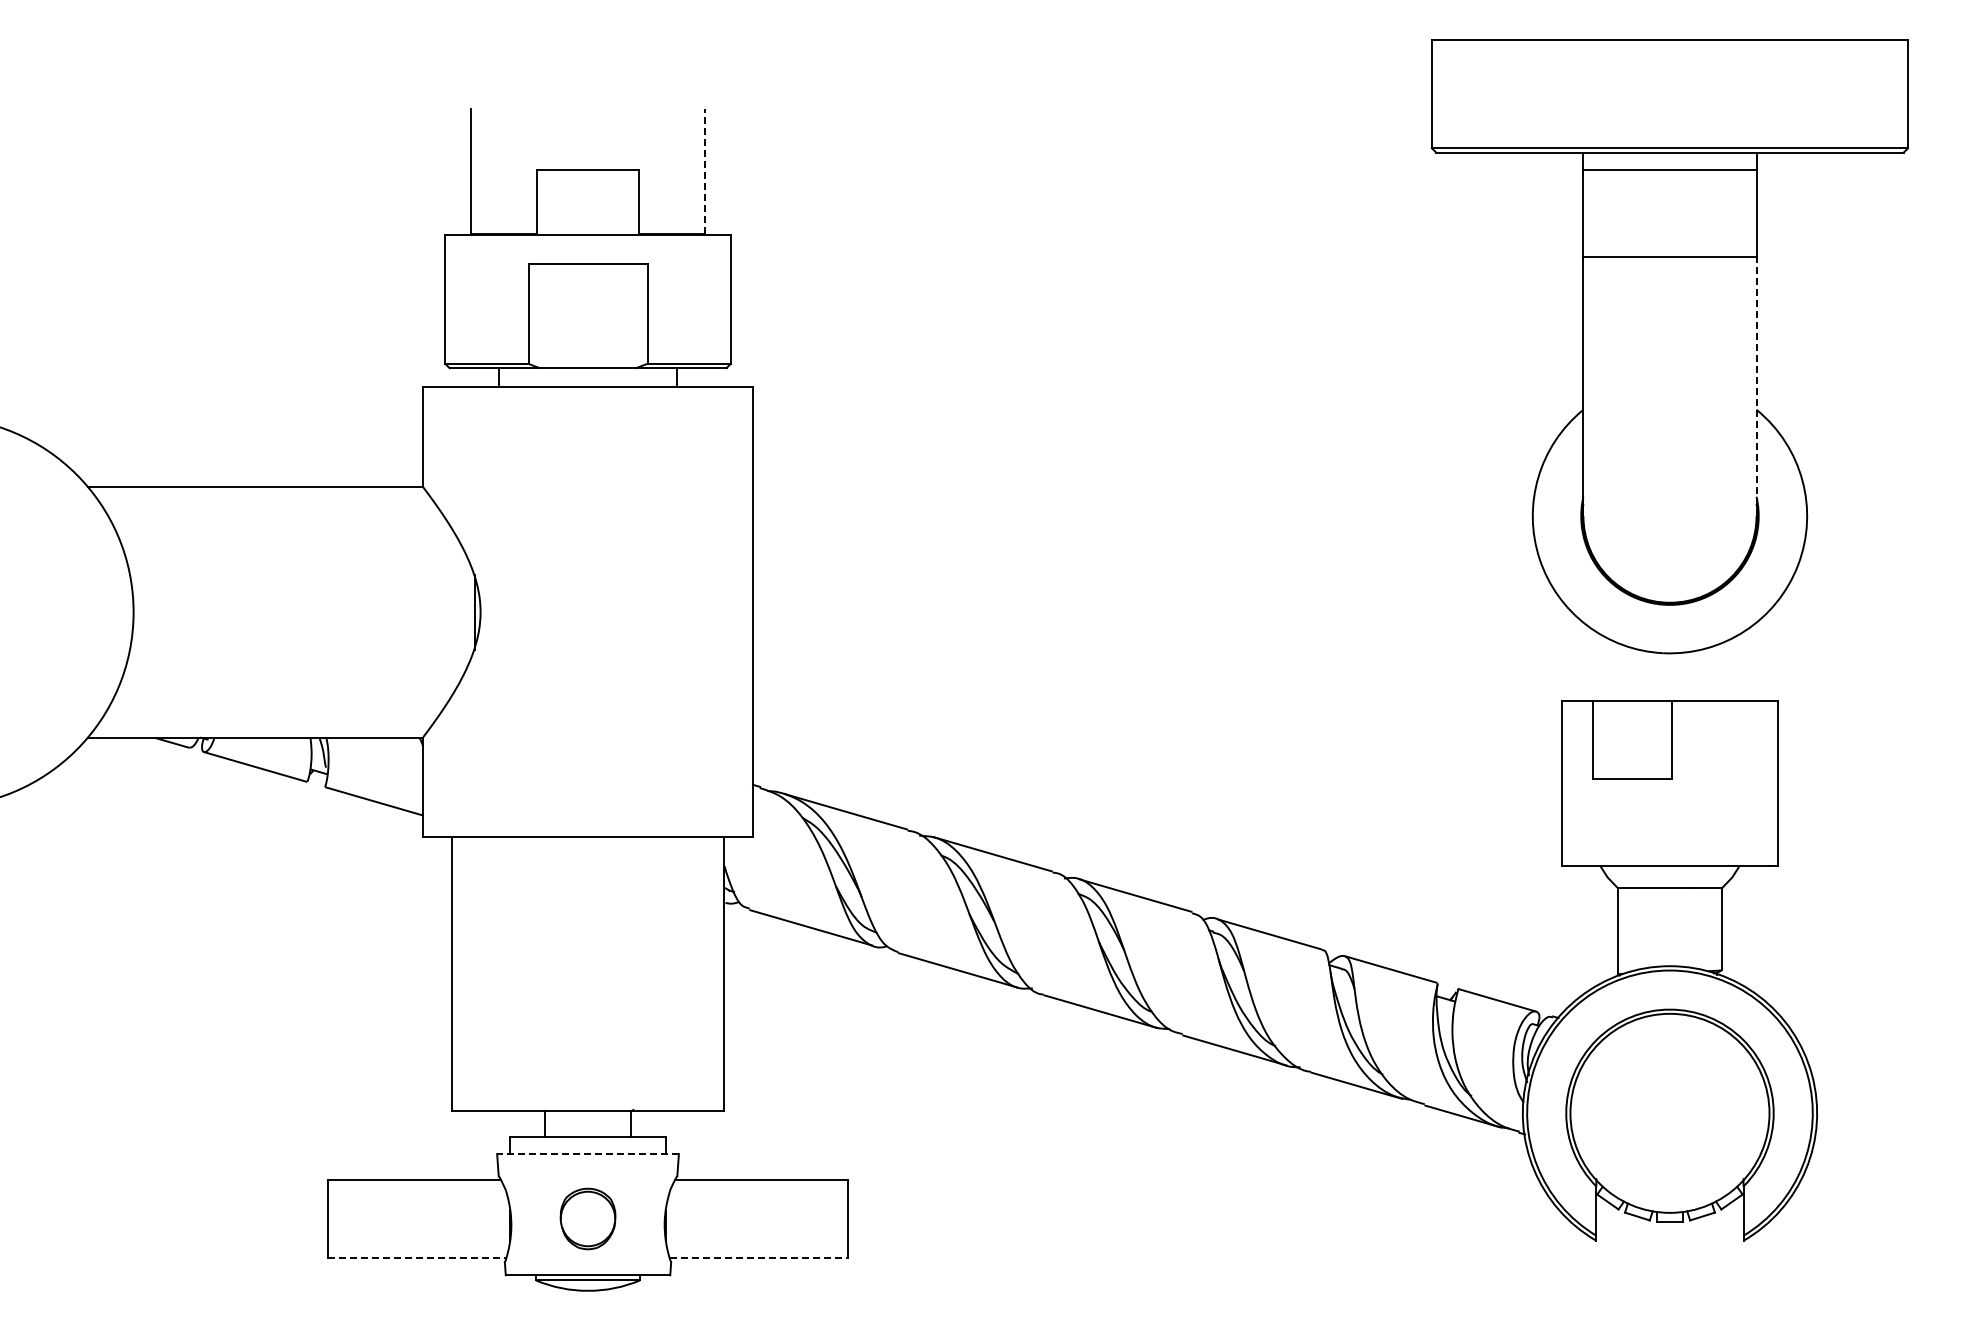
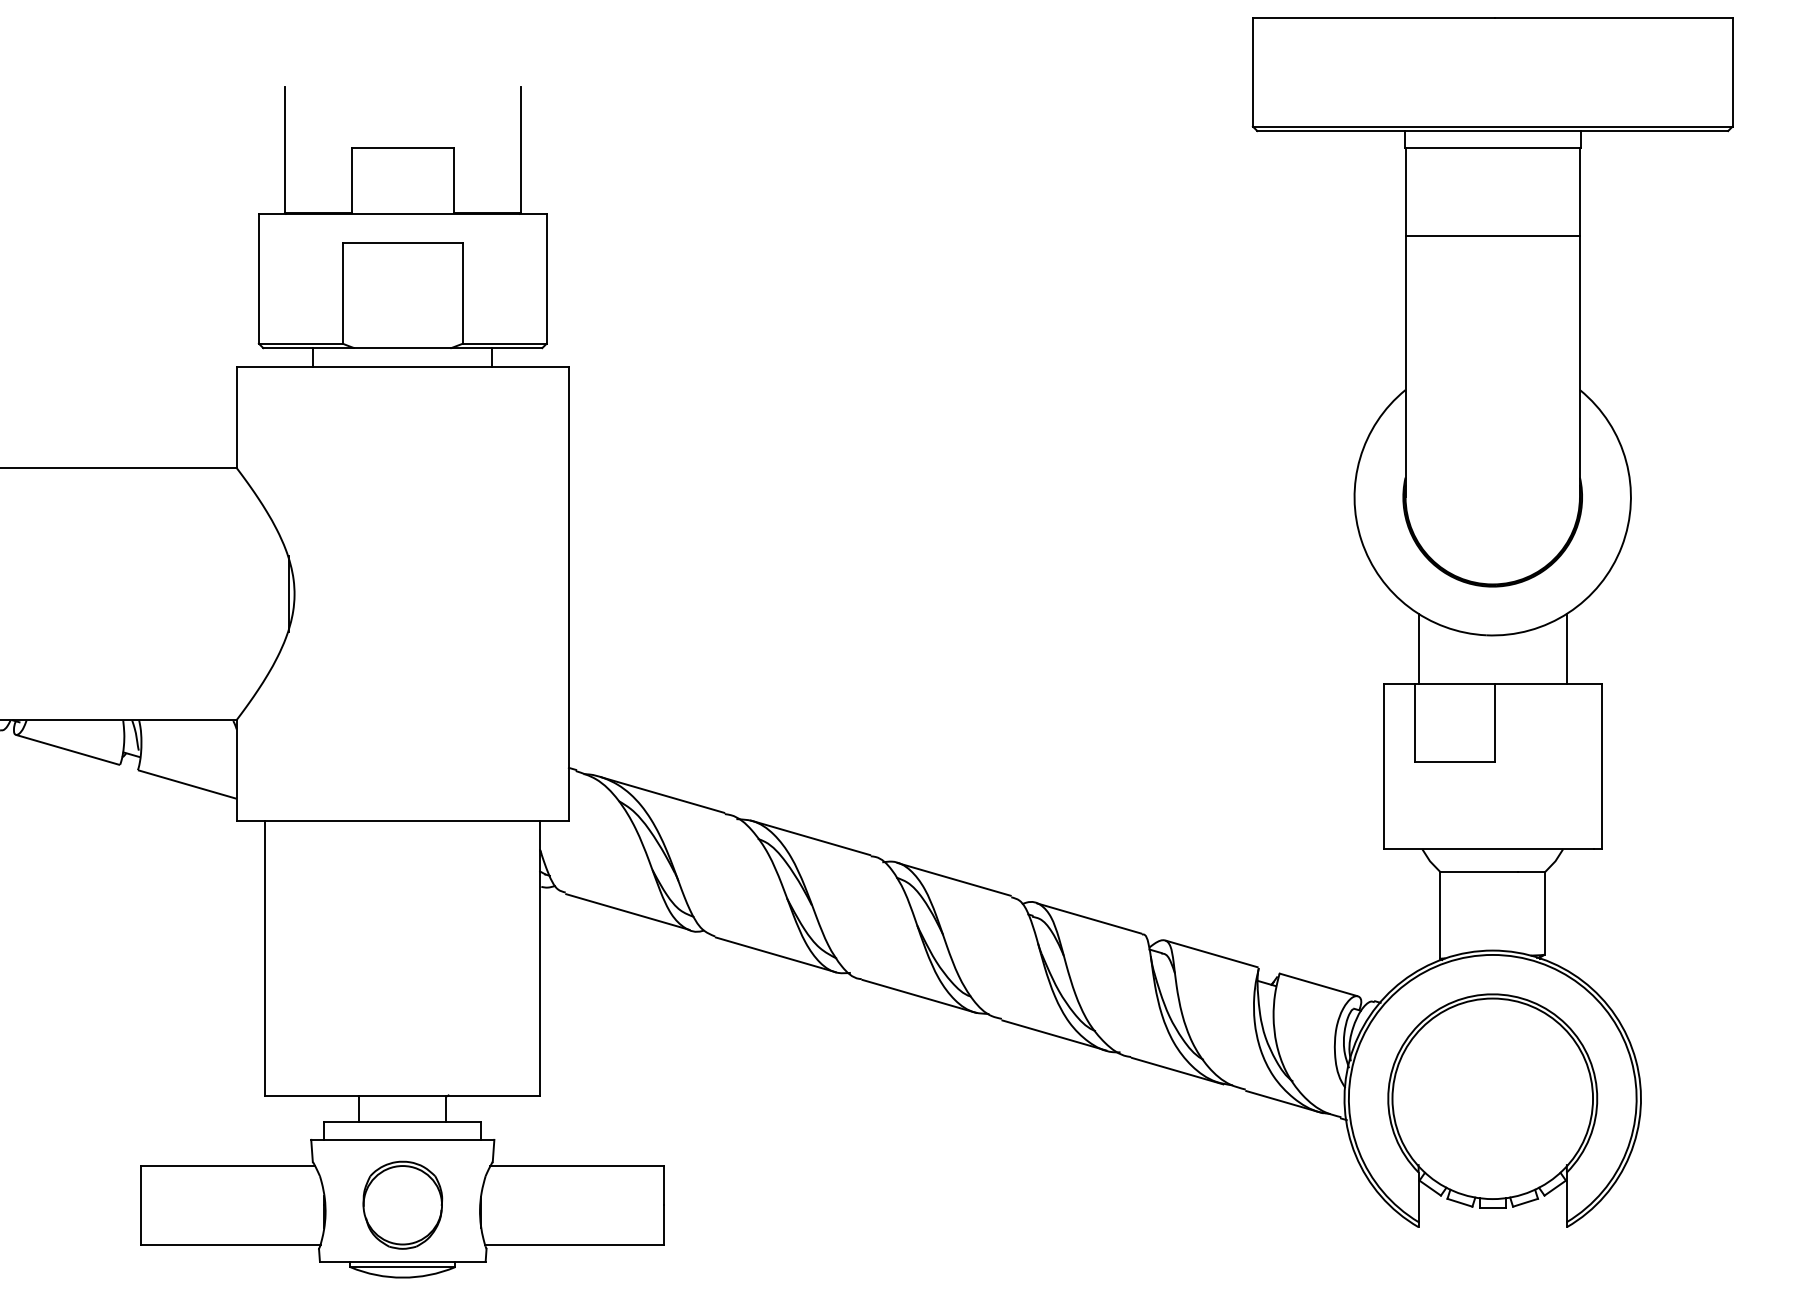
line: (704, 171) -> (520, 150), dashed -> solid
line: (1756, 386) -> (1579, 366), dashed -> solid
line: (1596, 666) -> (1418, 648), added
line: (1743, 666) -> (1566, 648), added
line: (588, 1154) -> (403, 1140), dashed -> solid
part: (587, 1218) -> (402, 1204), size x1.43
line: (417, 1257) -> (231, 1244), dashed -> solid
line: (759, 1257) -> (575, 1244), dashed -> solid

